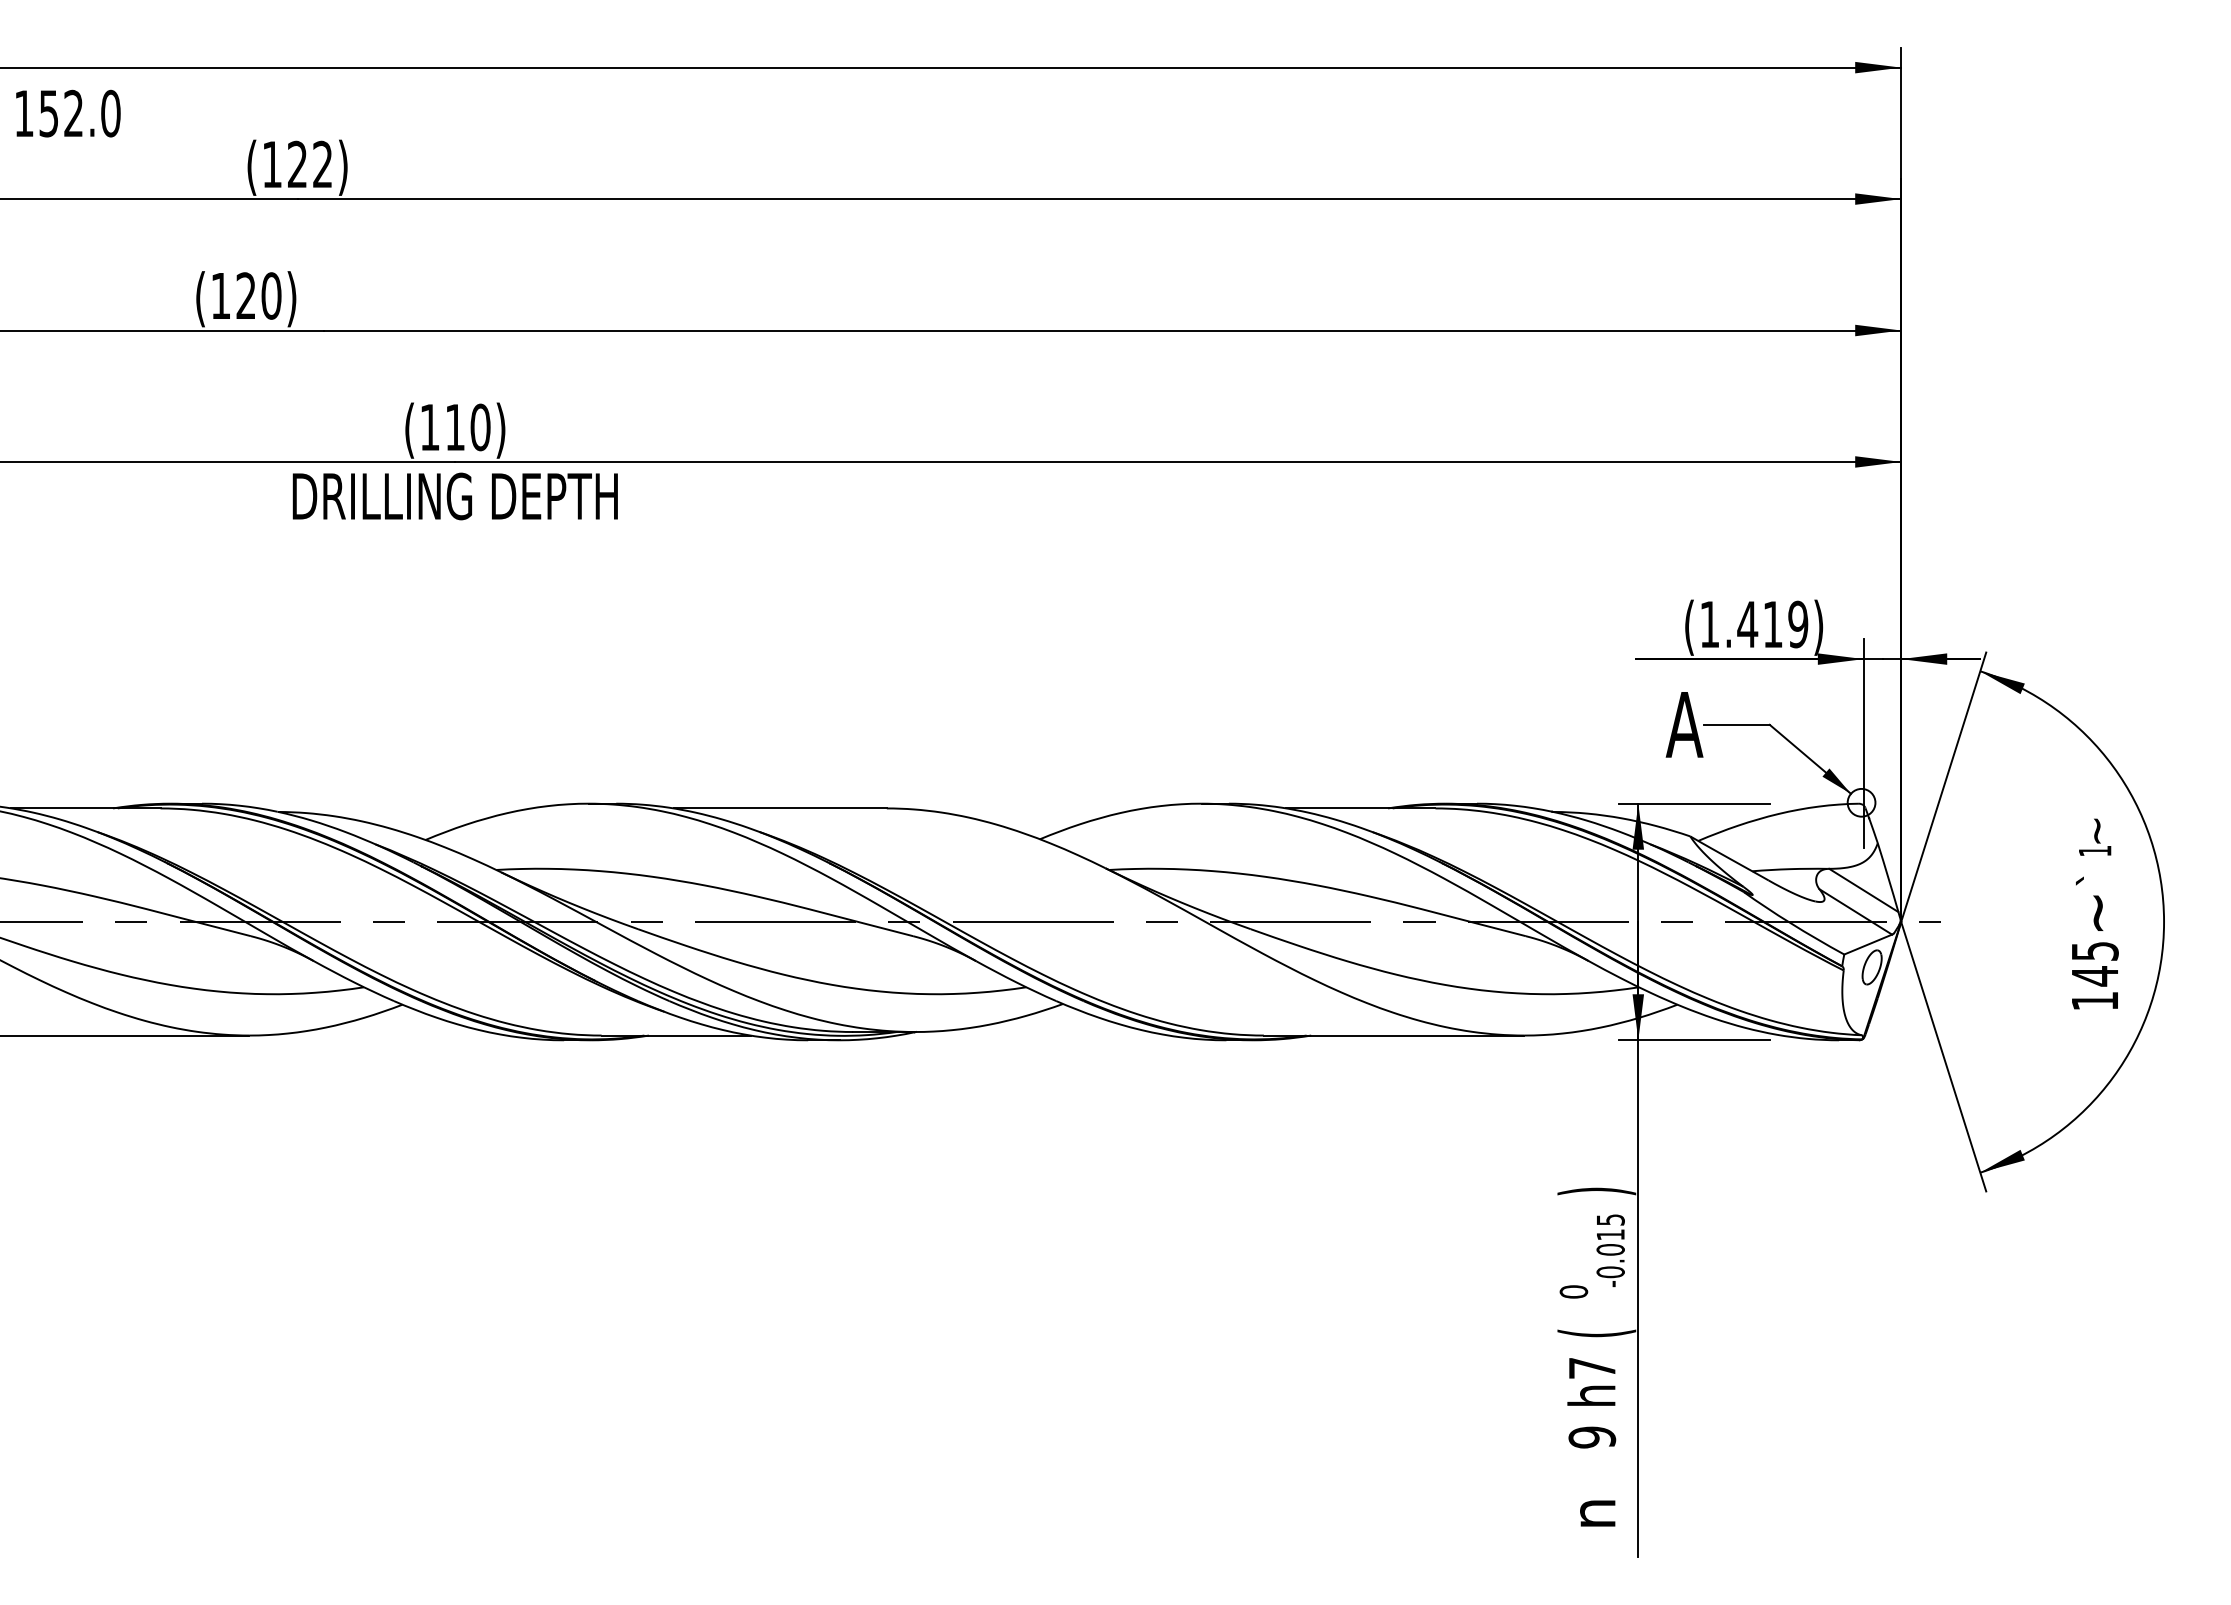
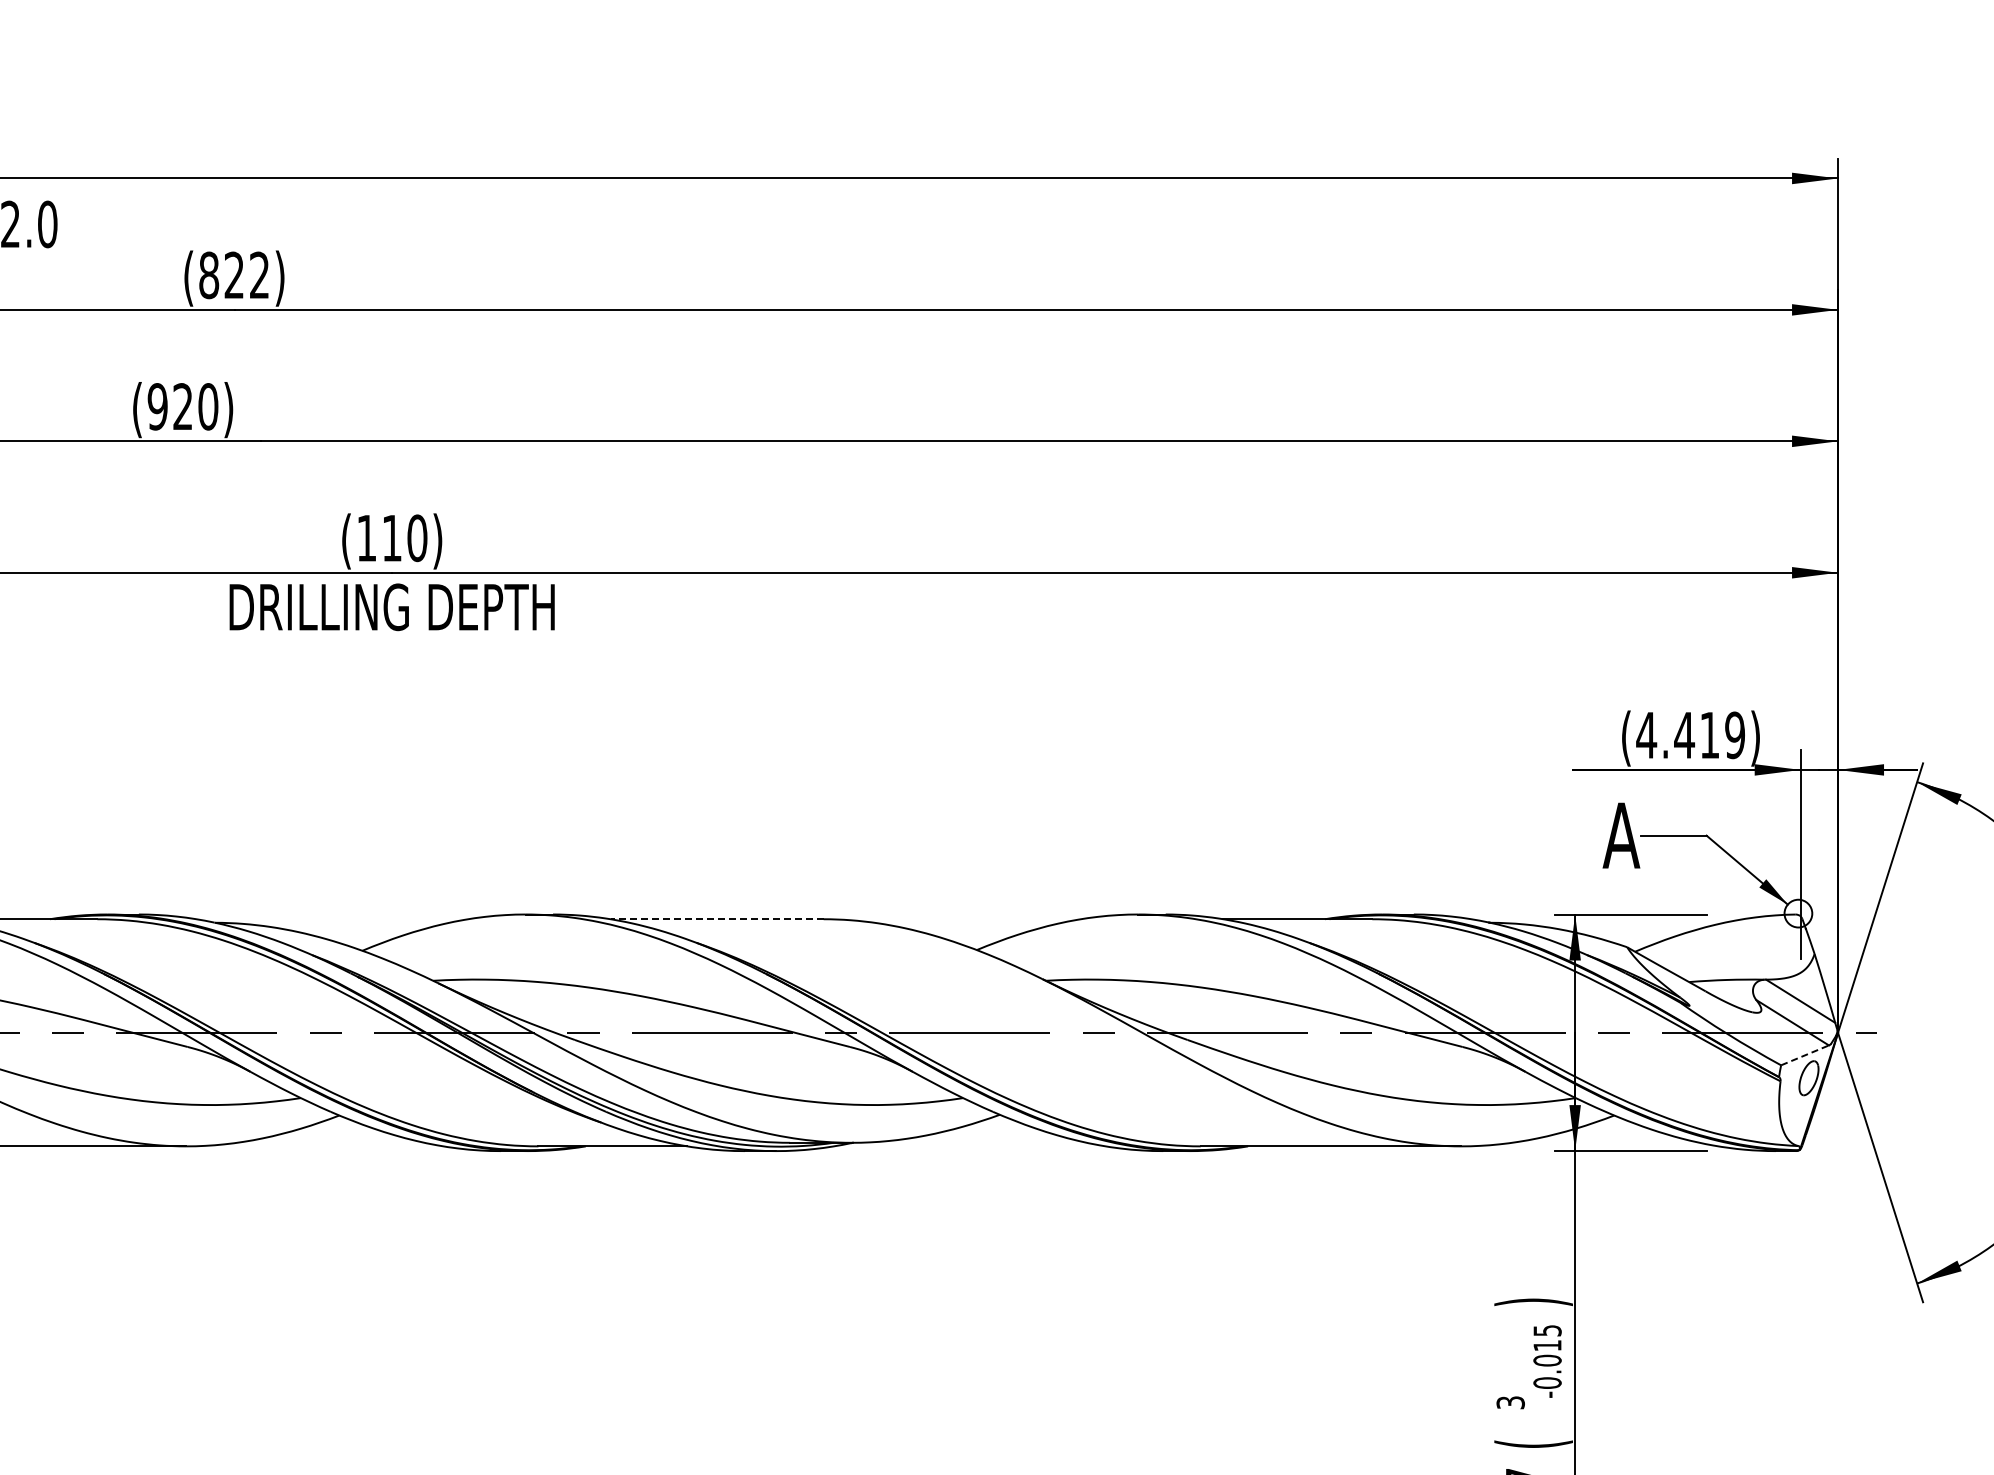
text: (272, 164) -> (209, 275), (122) -> (822)
text: (220, 295) -> (157, 406), (120) -> (920)
text: (1709, 624) -> (1646, 735), (1.419) -> (4.419)
line: (780, 808) -> (717, 919), solid -> dashed
line: (1868, 944) -> (1805, 1055), solid -> dashed
text: (1573, 1291) -> (1510, 1402), 0 -> 3

